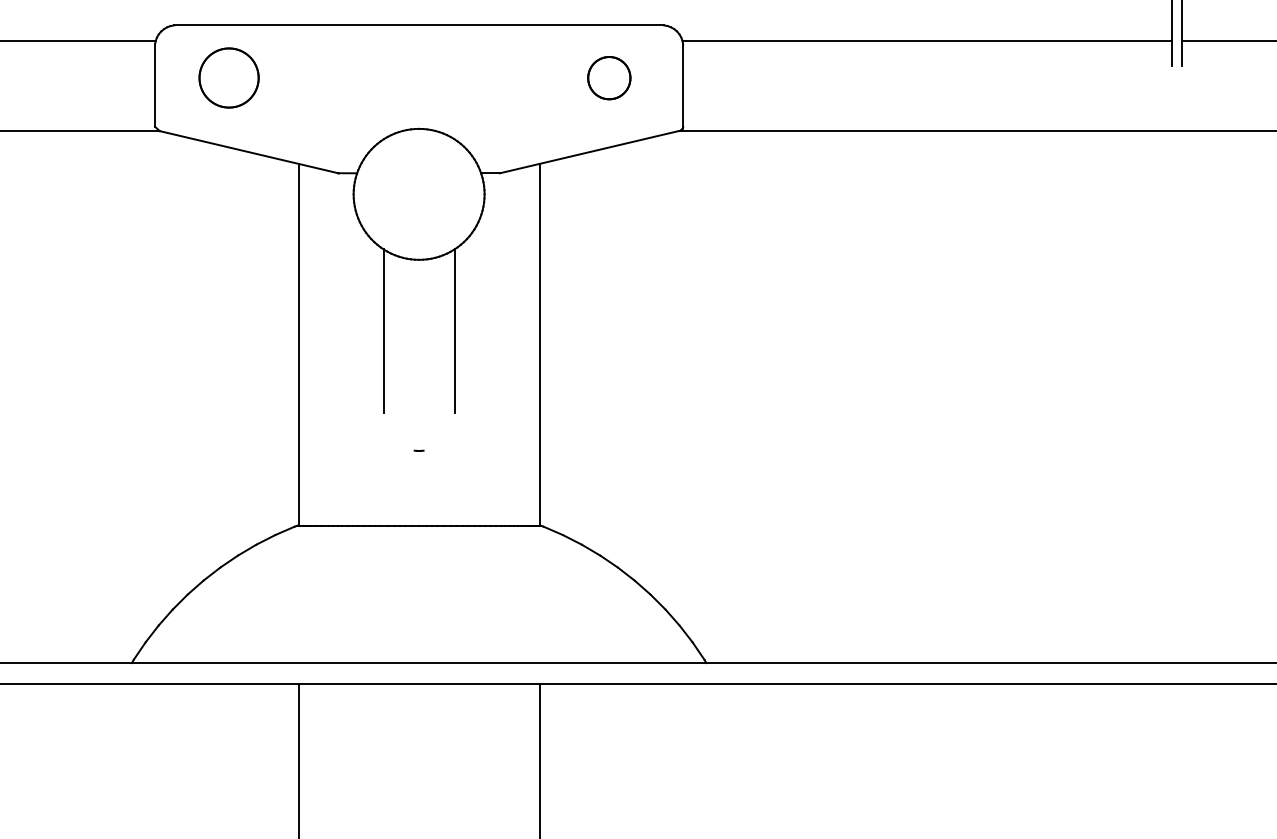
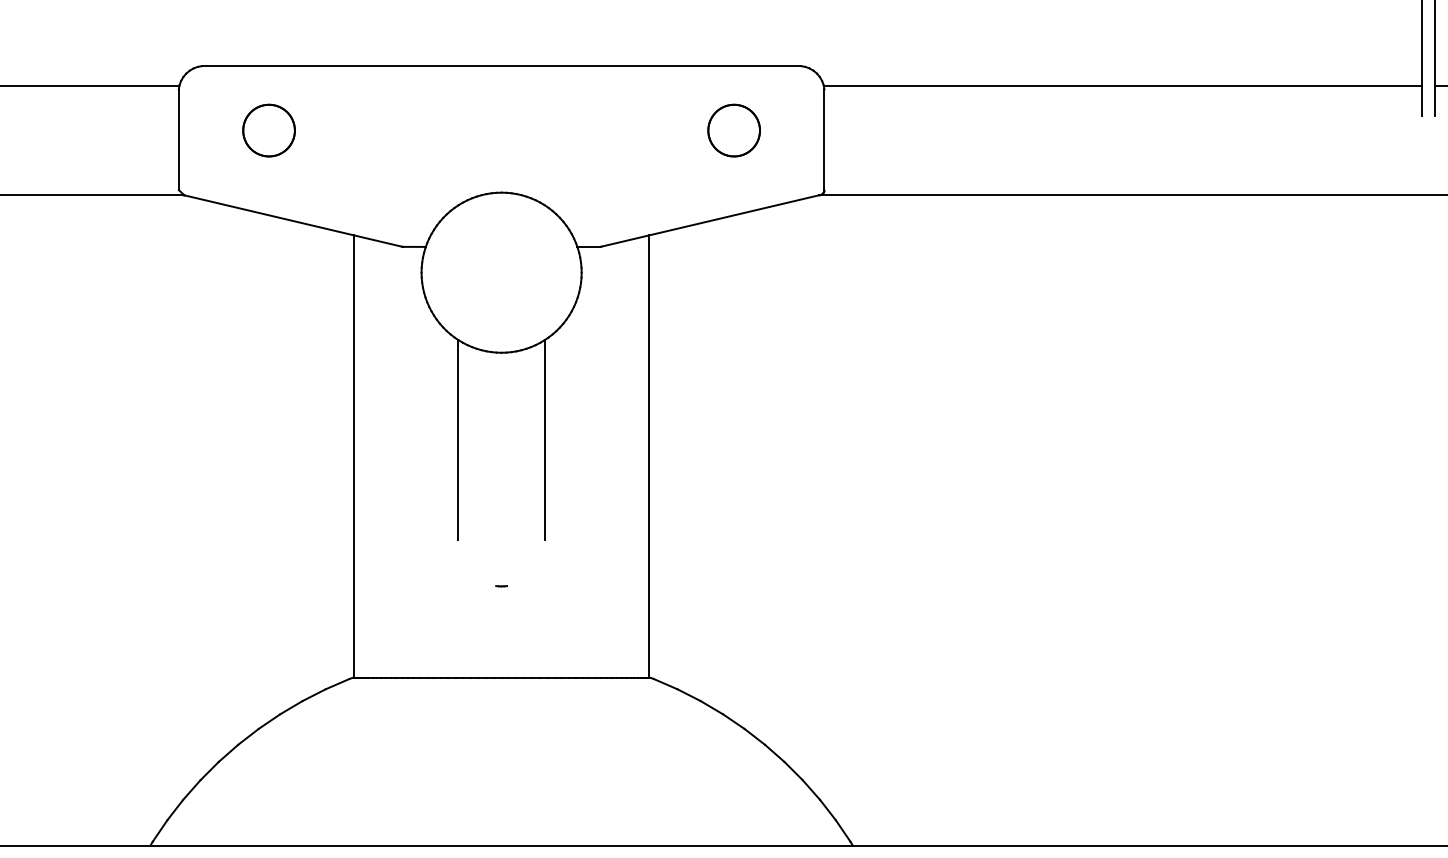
part: (228, 78) -> (268, 131), size x0.71

